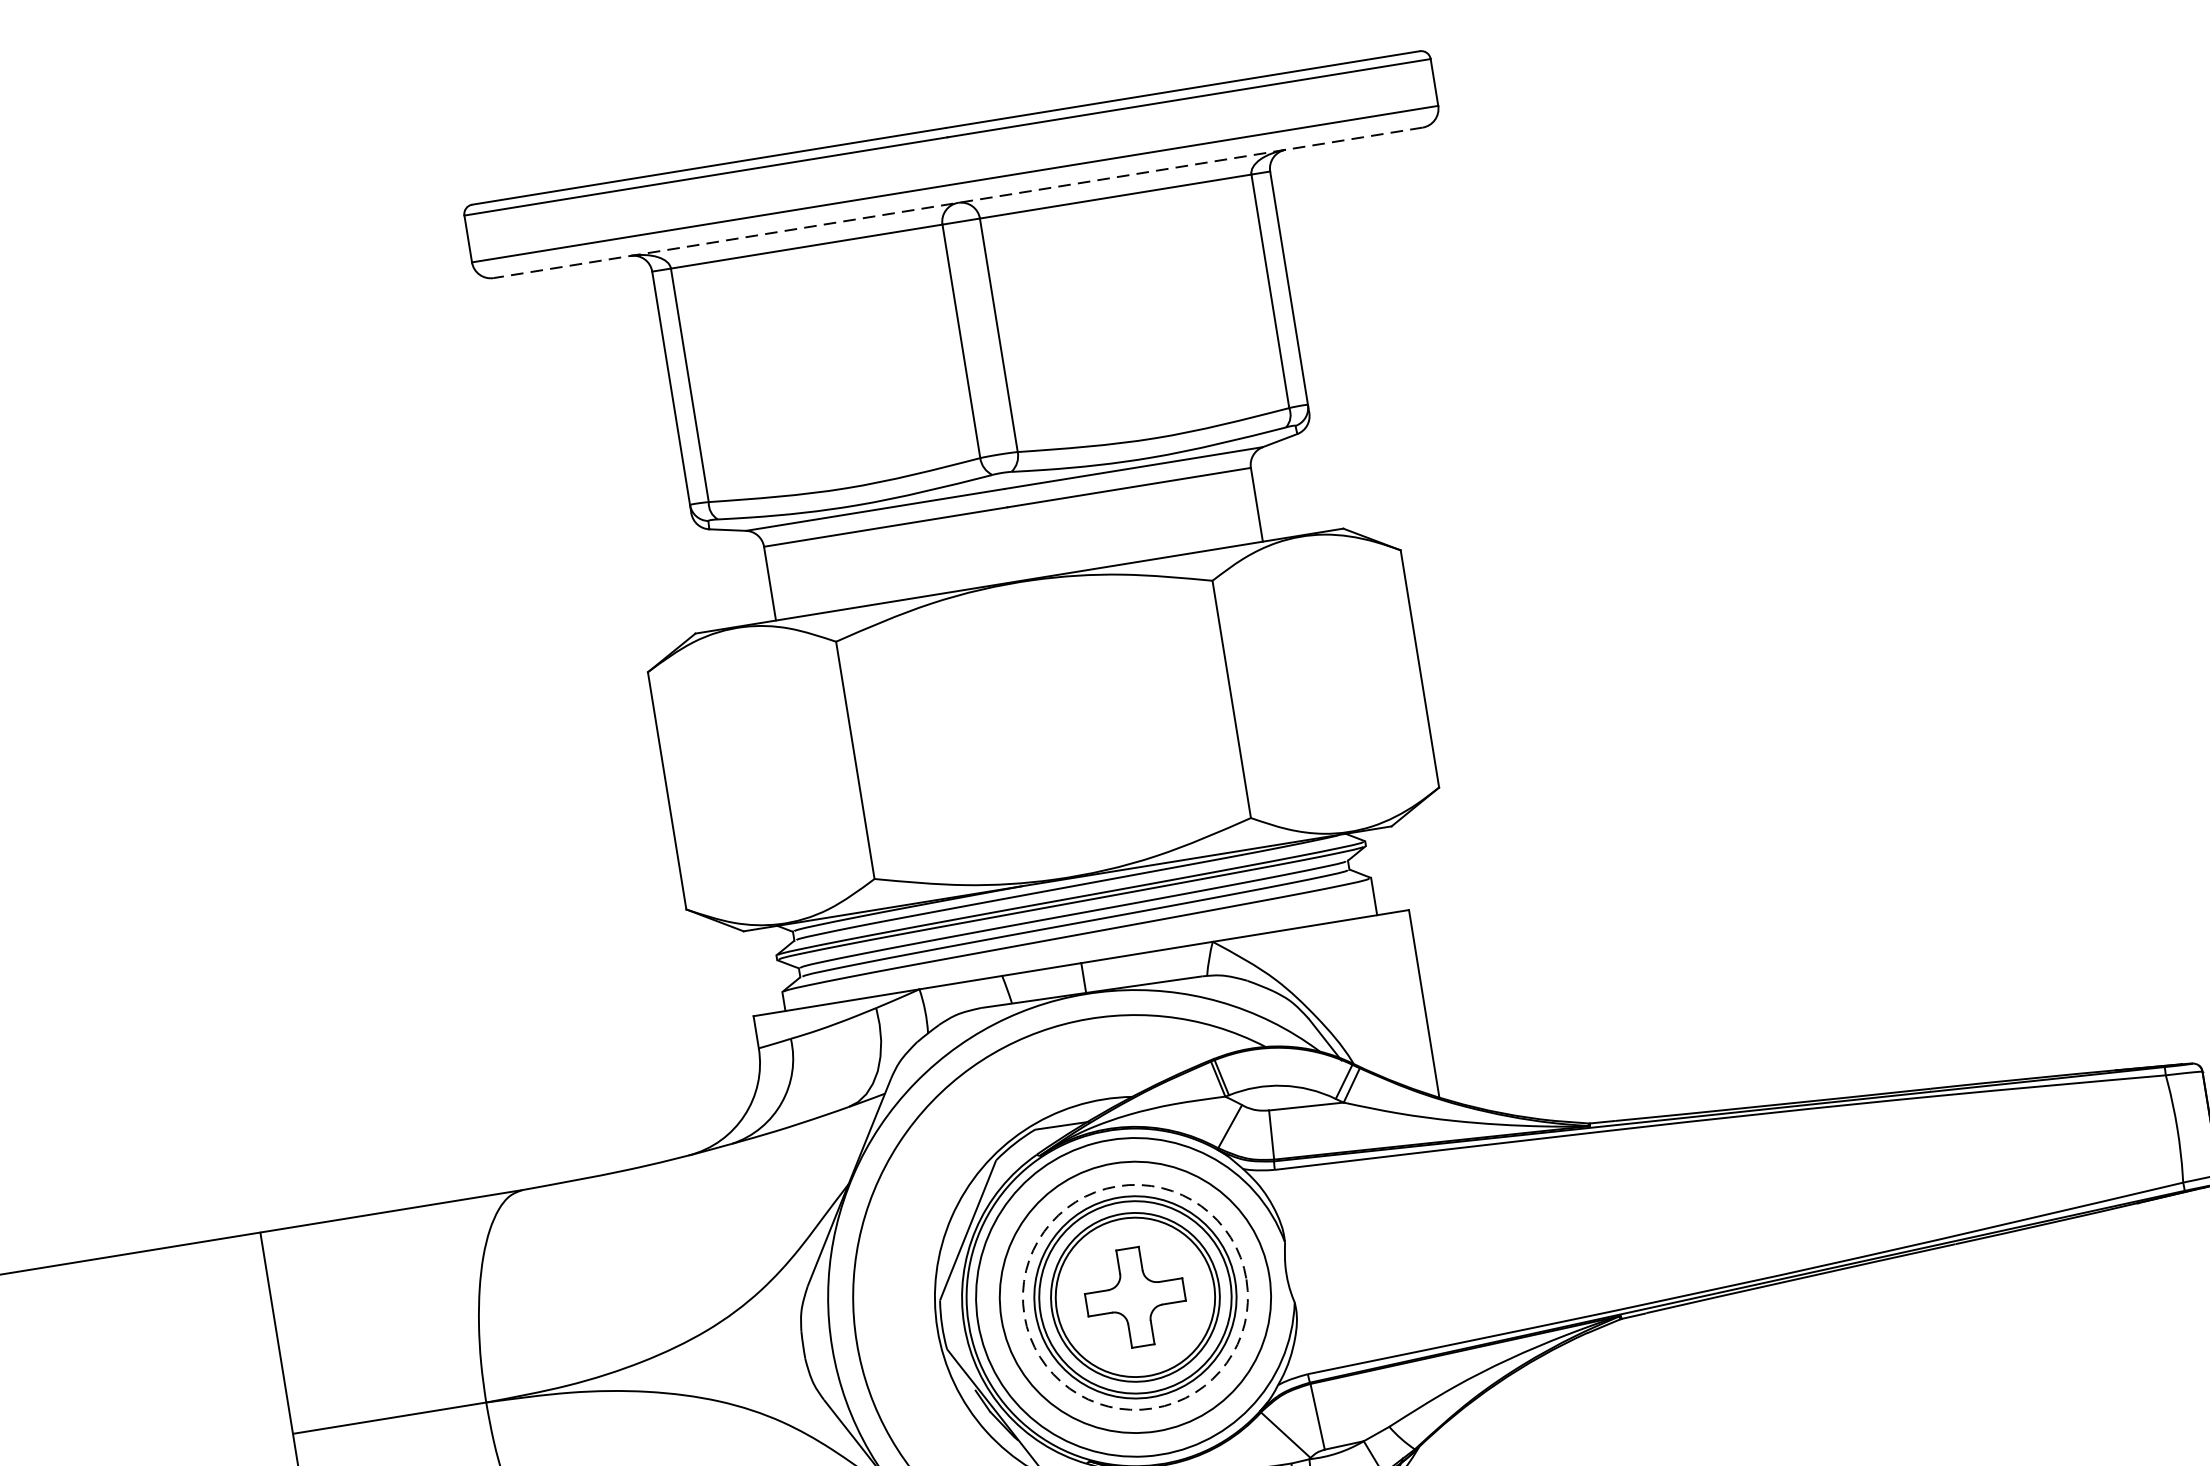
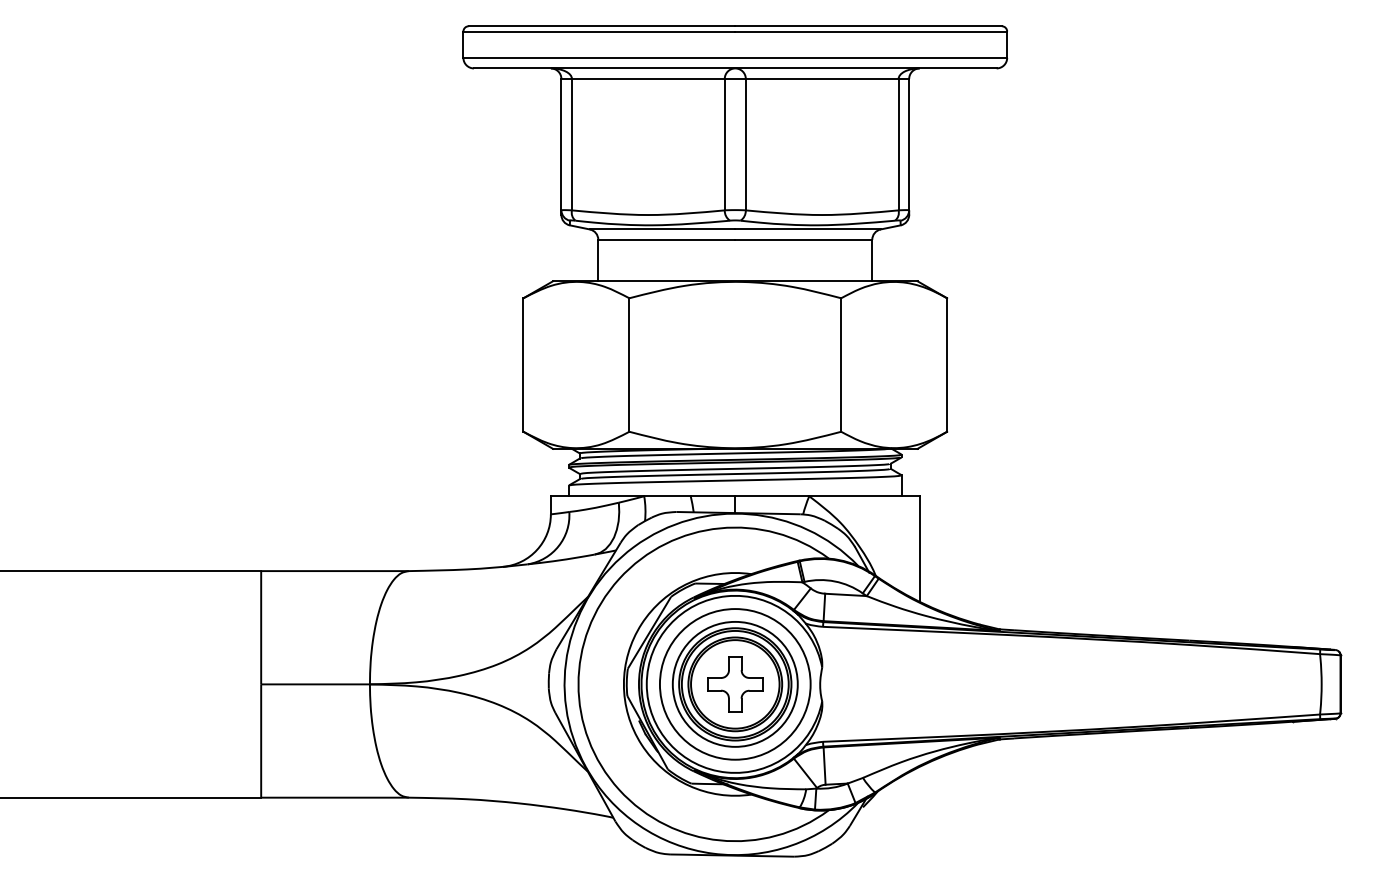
line: (956, 203) -> (734, 68), dashed -> solid
circle: (1133, 1296) -> (734, 683), dashed -> solid

